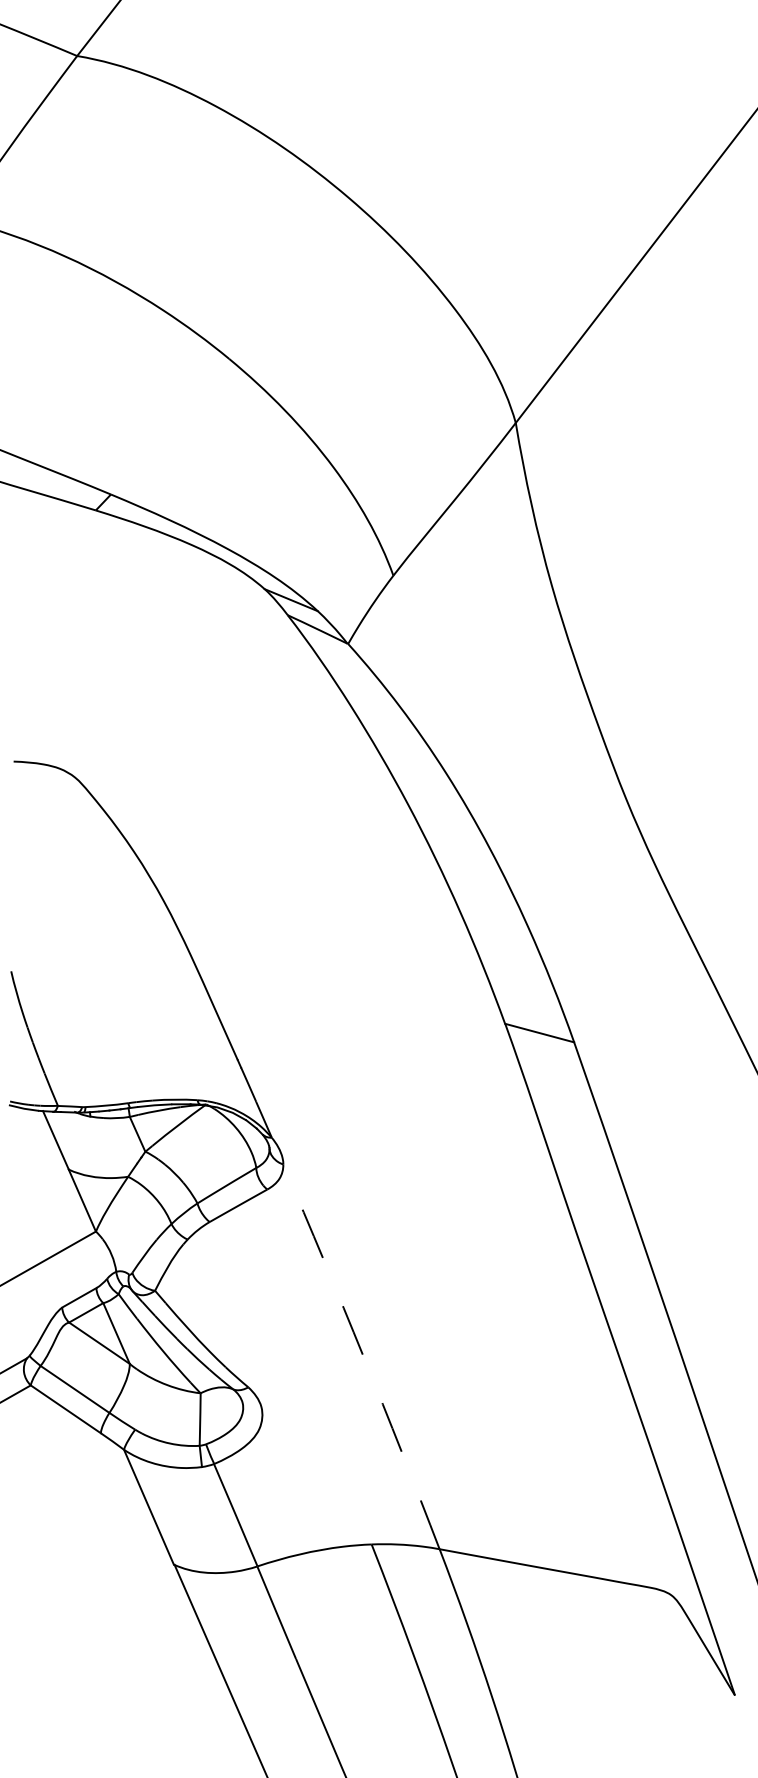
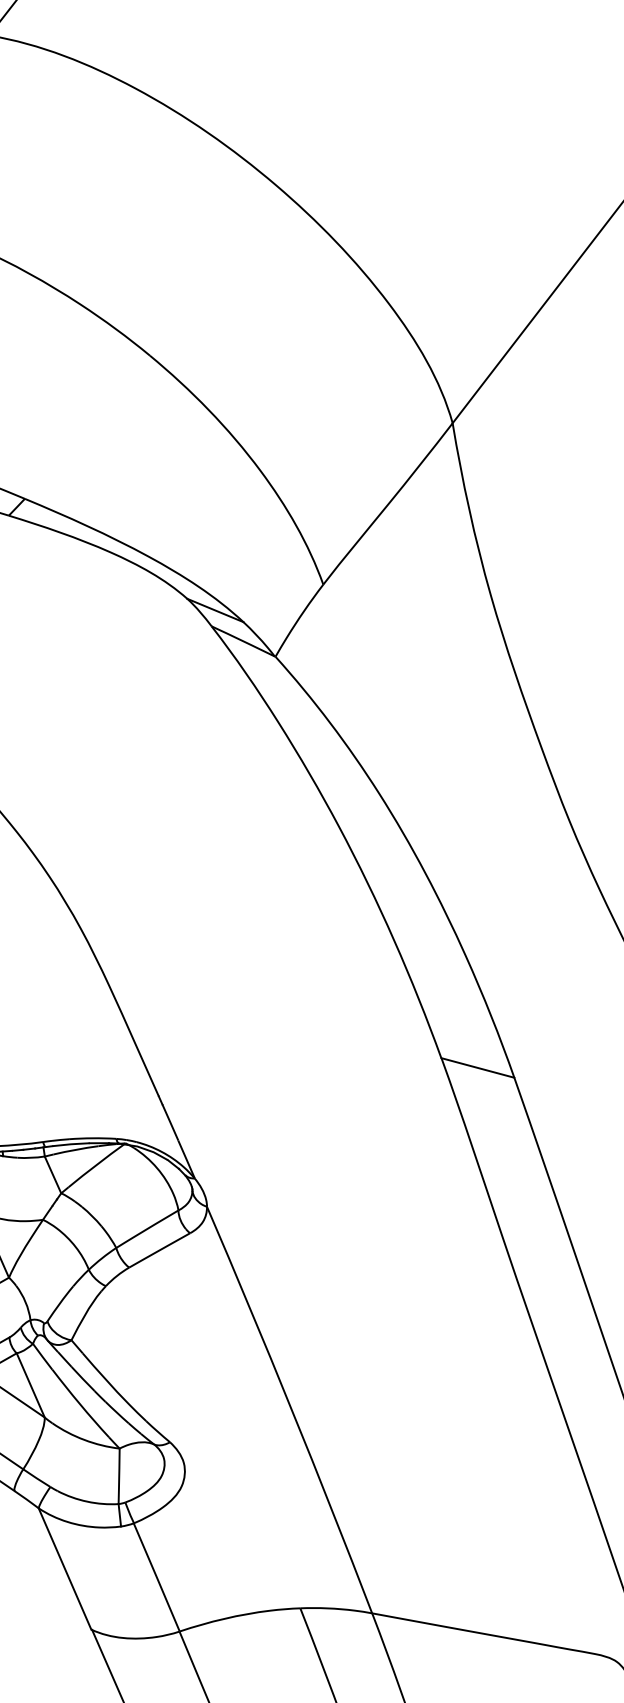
arc: (363, 1356) -> (291, 1409), dashed -> solid

